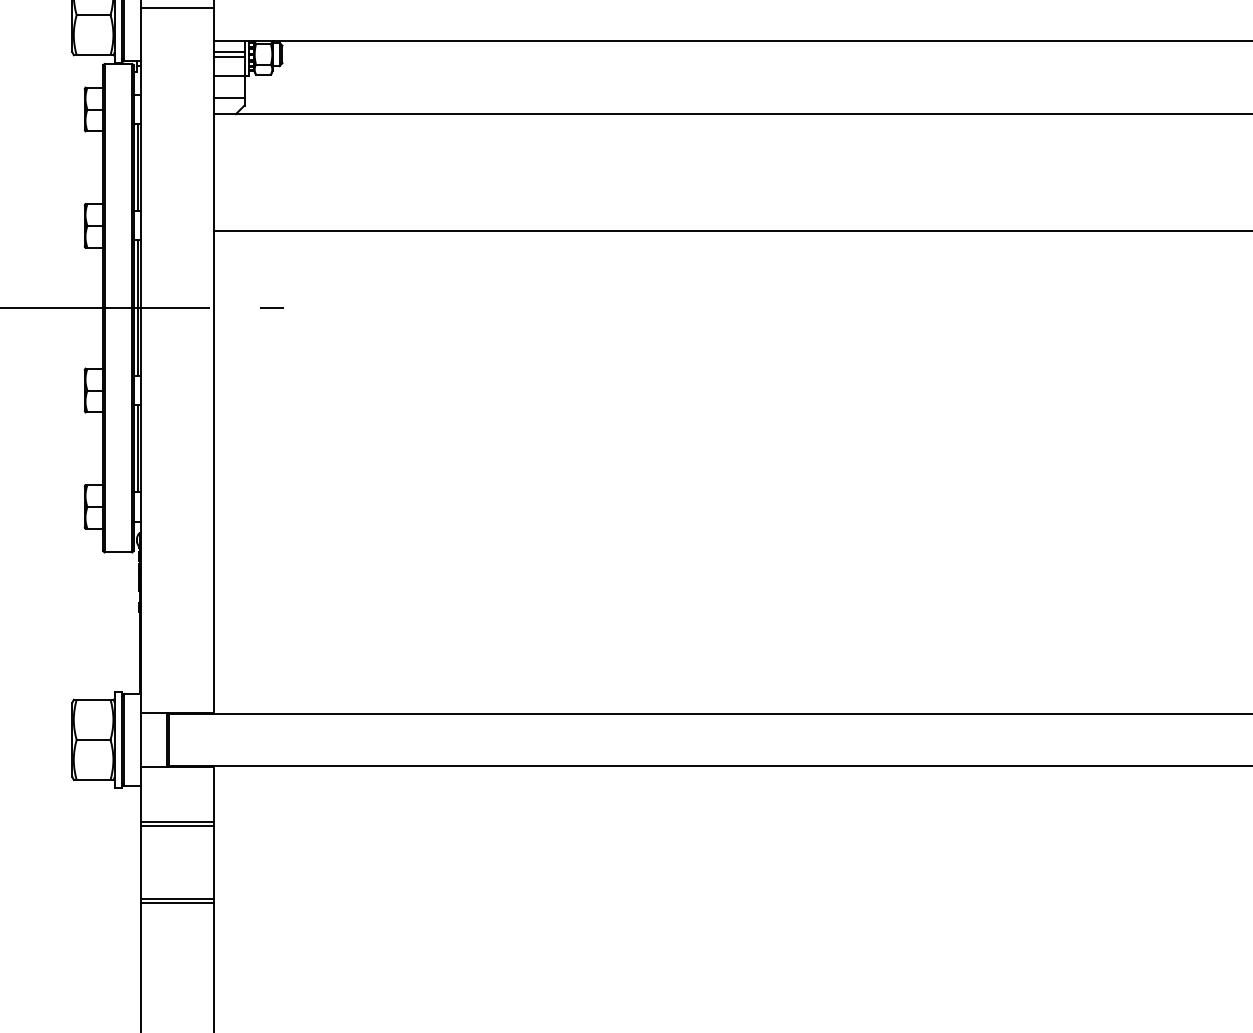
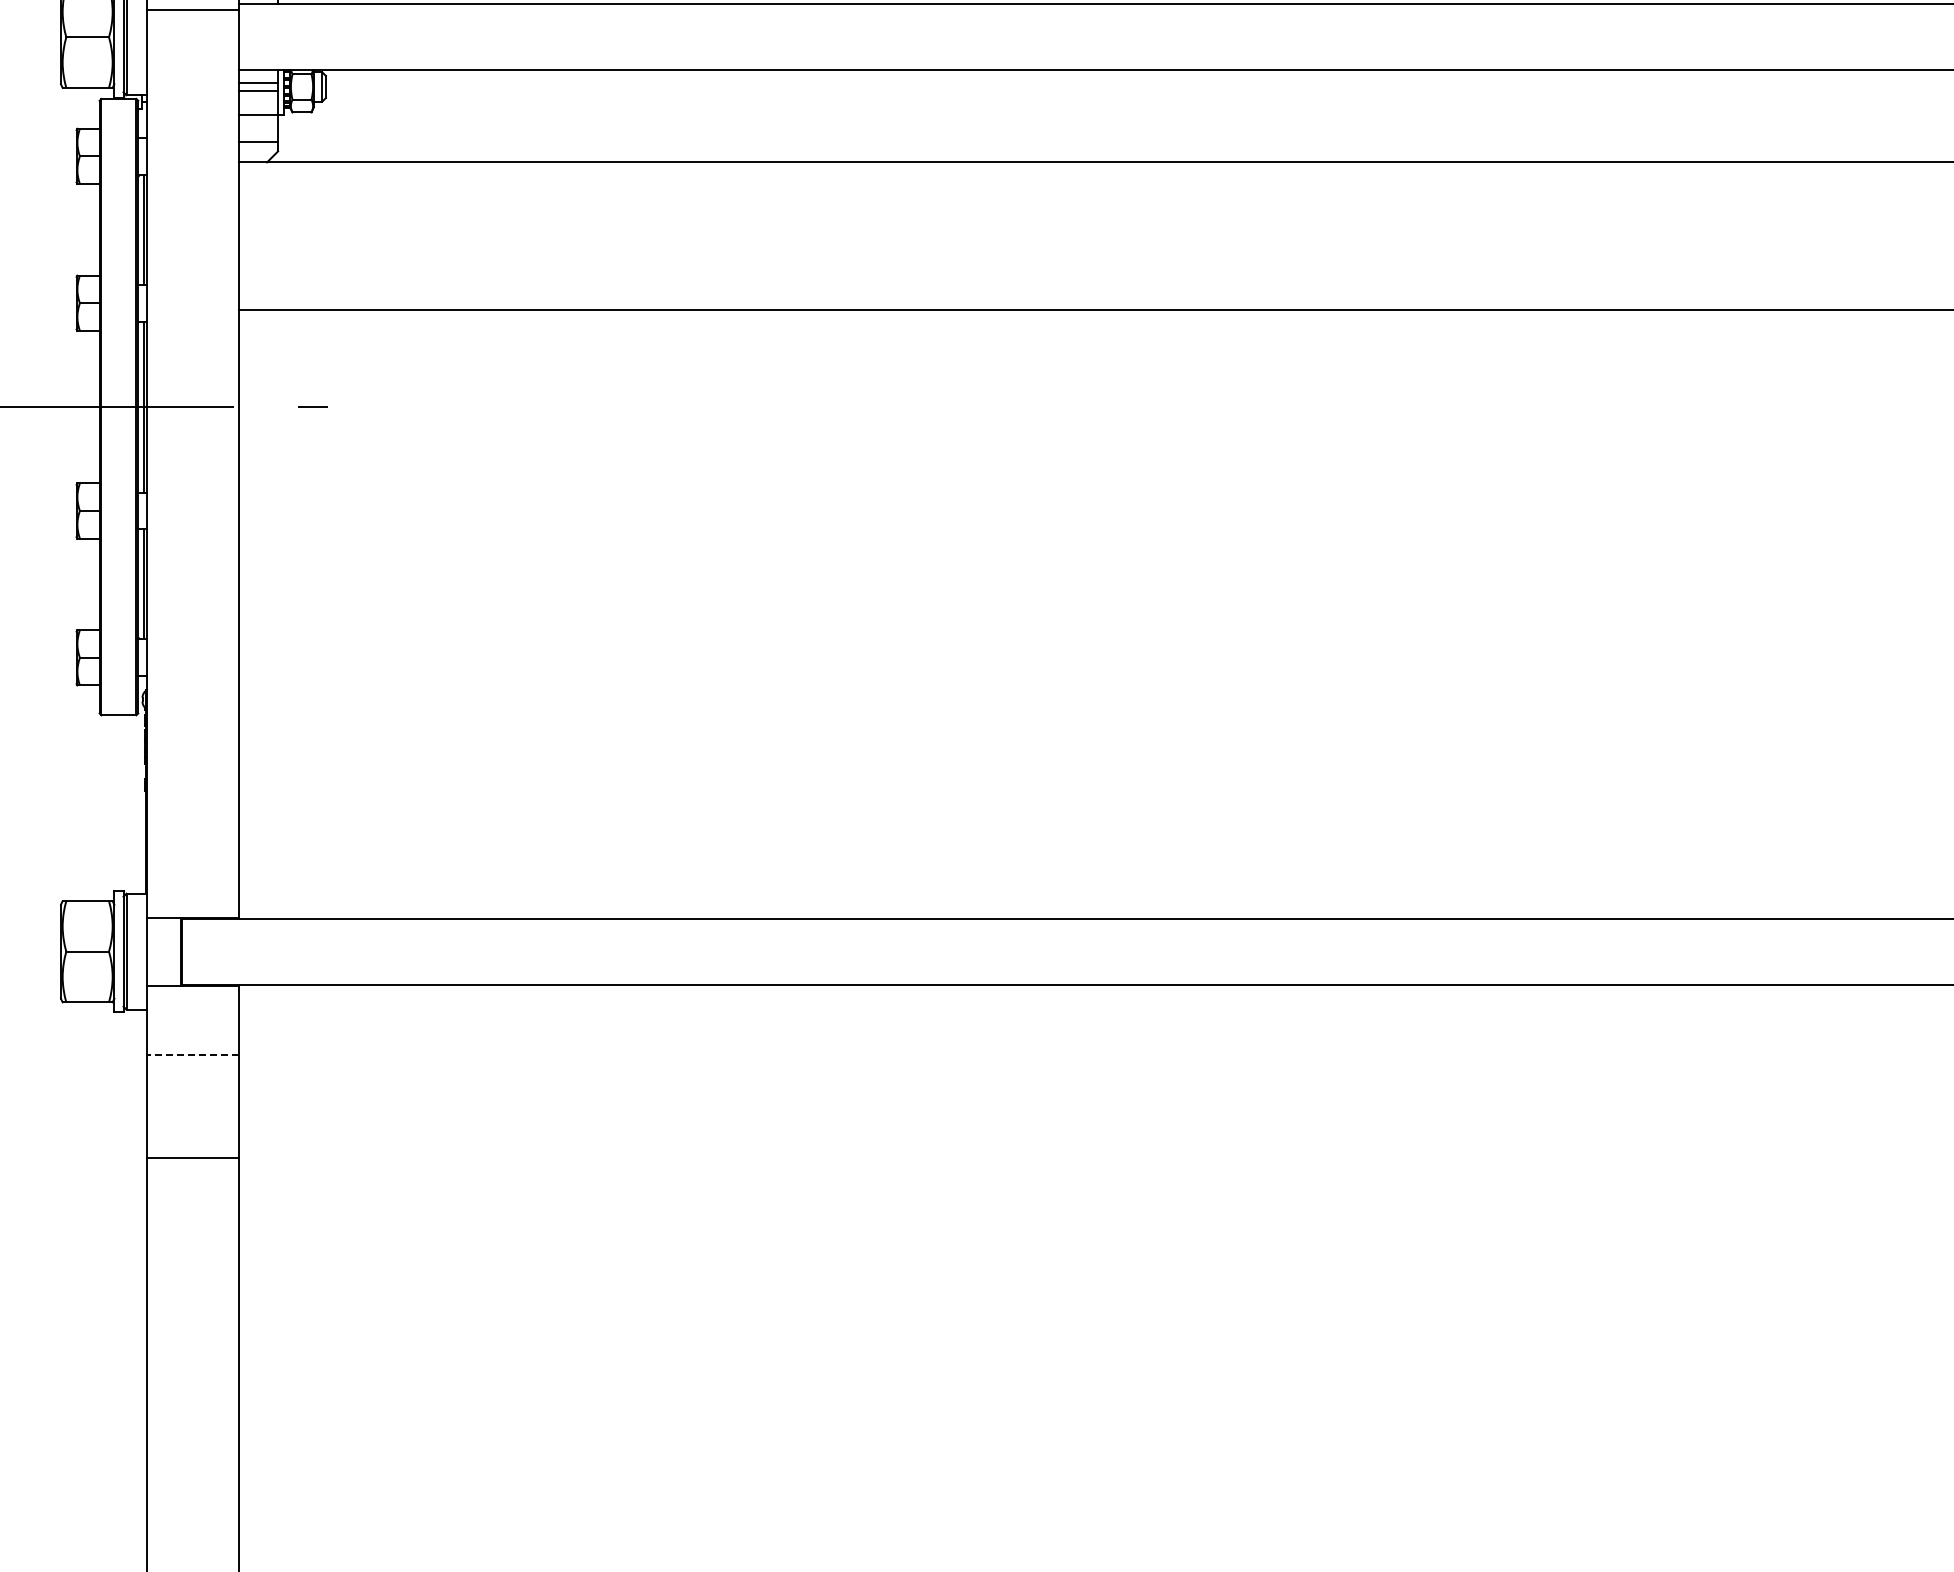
line: (177, 8) -> (193, 28), removed
line: (177, 821) -> (193, 1054), solid -> dashed
line: (177, 826) -> (193, 1060), removed
line: (177, 899) -> (193, 1152), removed

